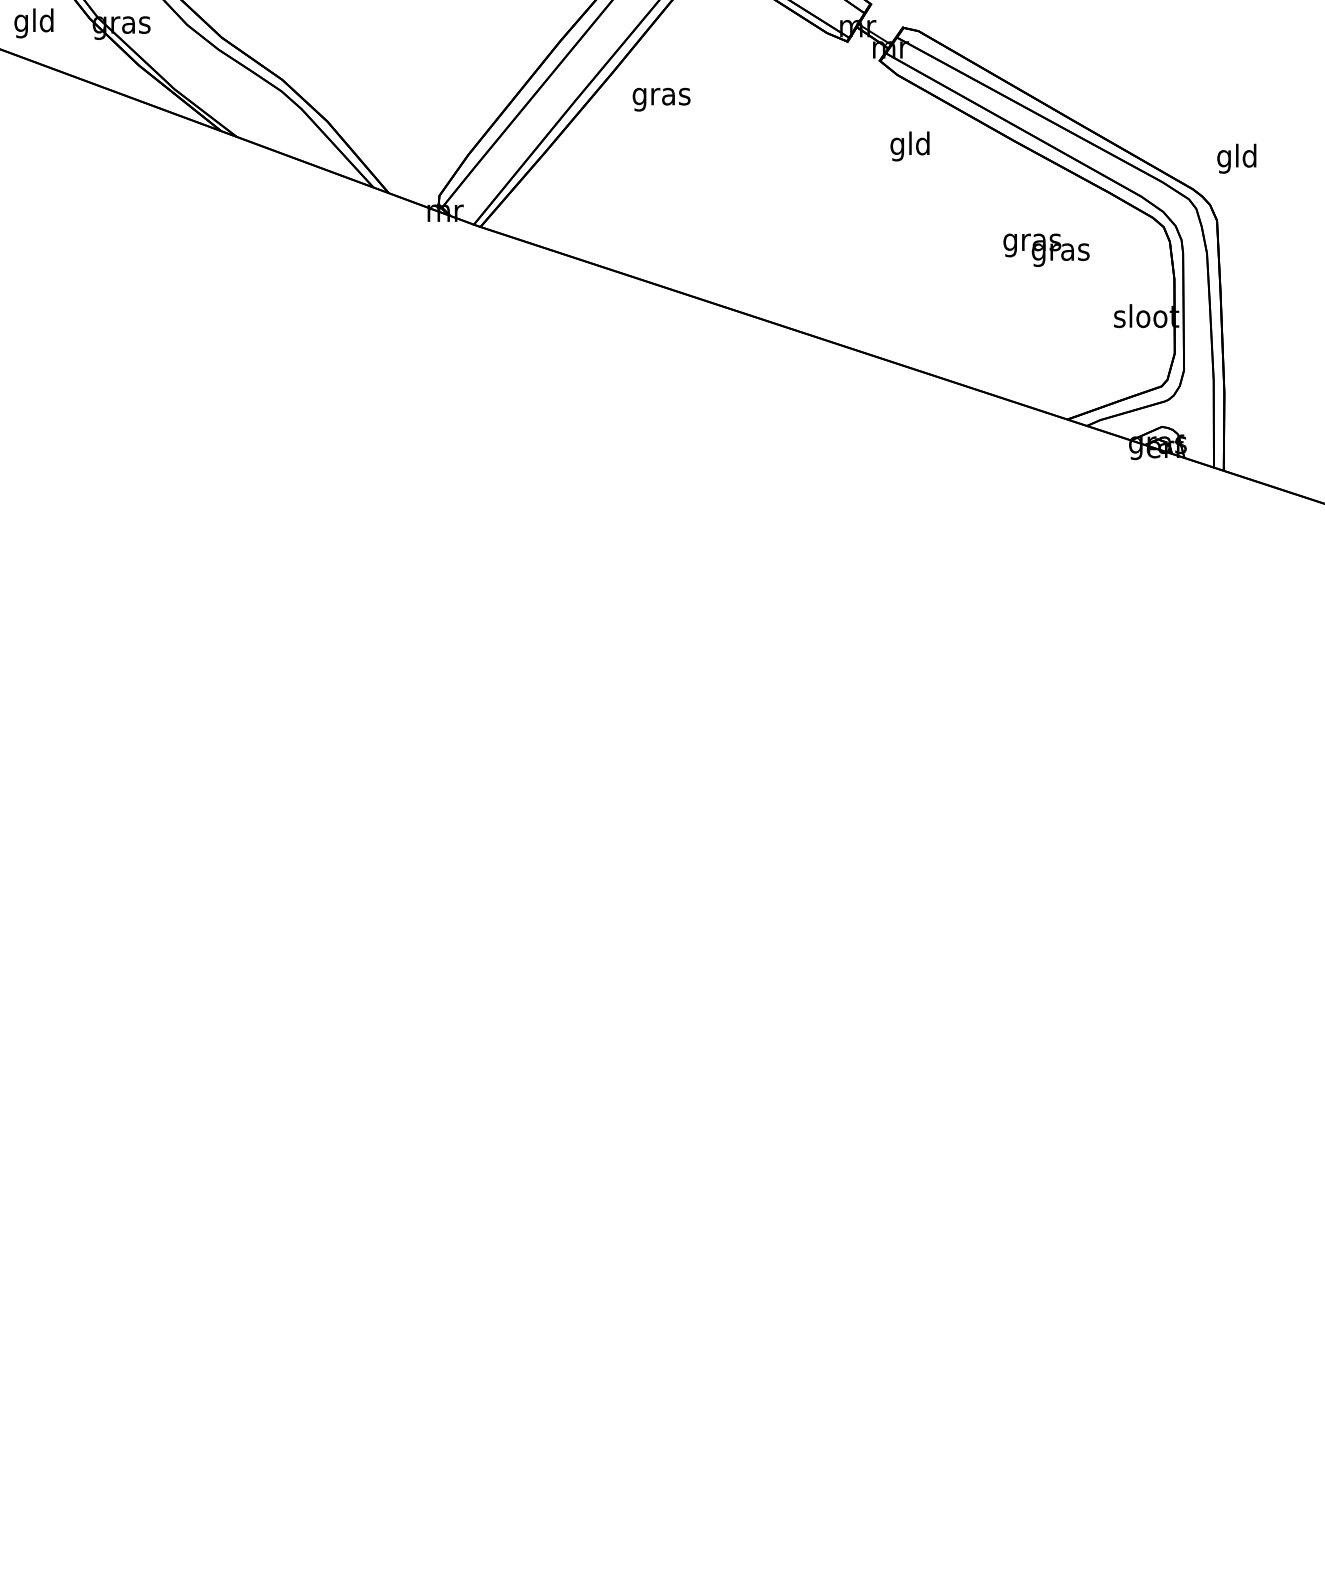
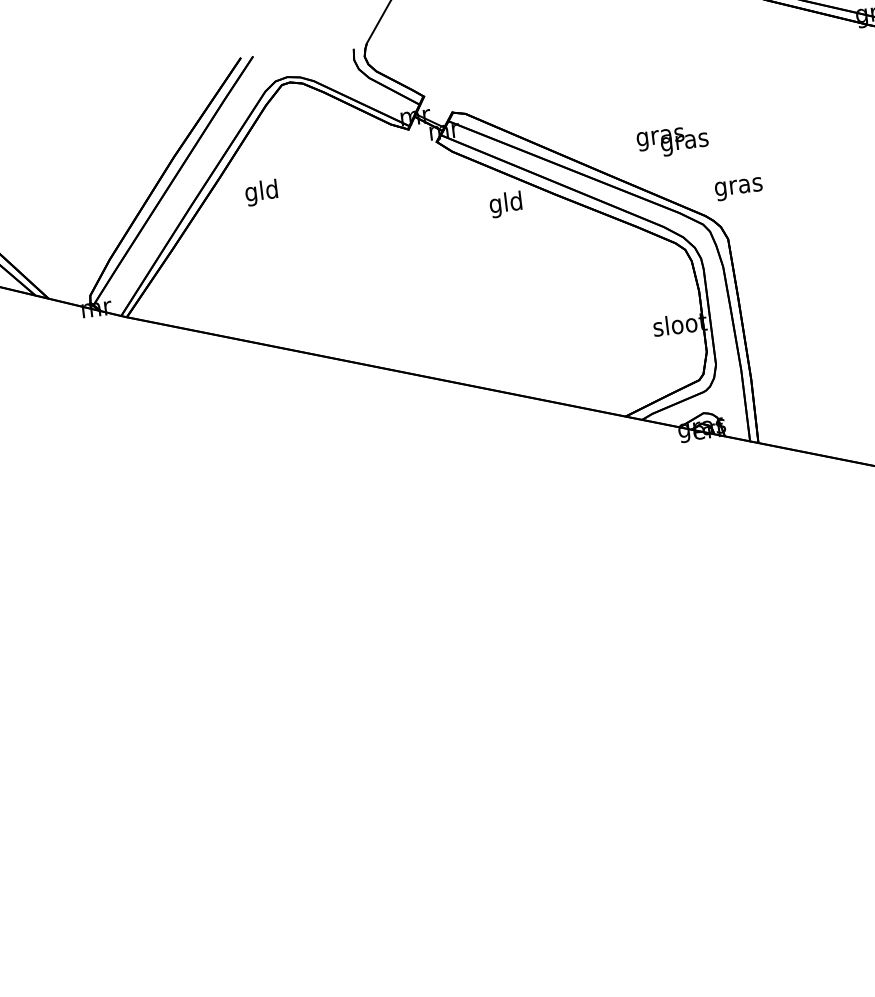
text: (661, 96) -> (261, 192), gras -> gld
text: (909, 146) -> (505, 204), moved
text: (1237, 158) -> (738, 186), gld -> gras
text: (1046, 249) -> (672, 141), moved

